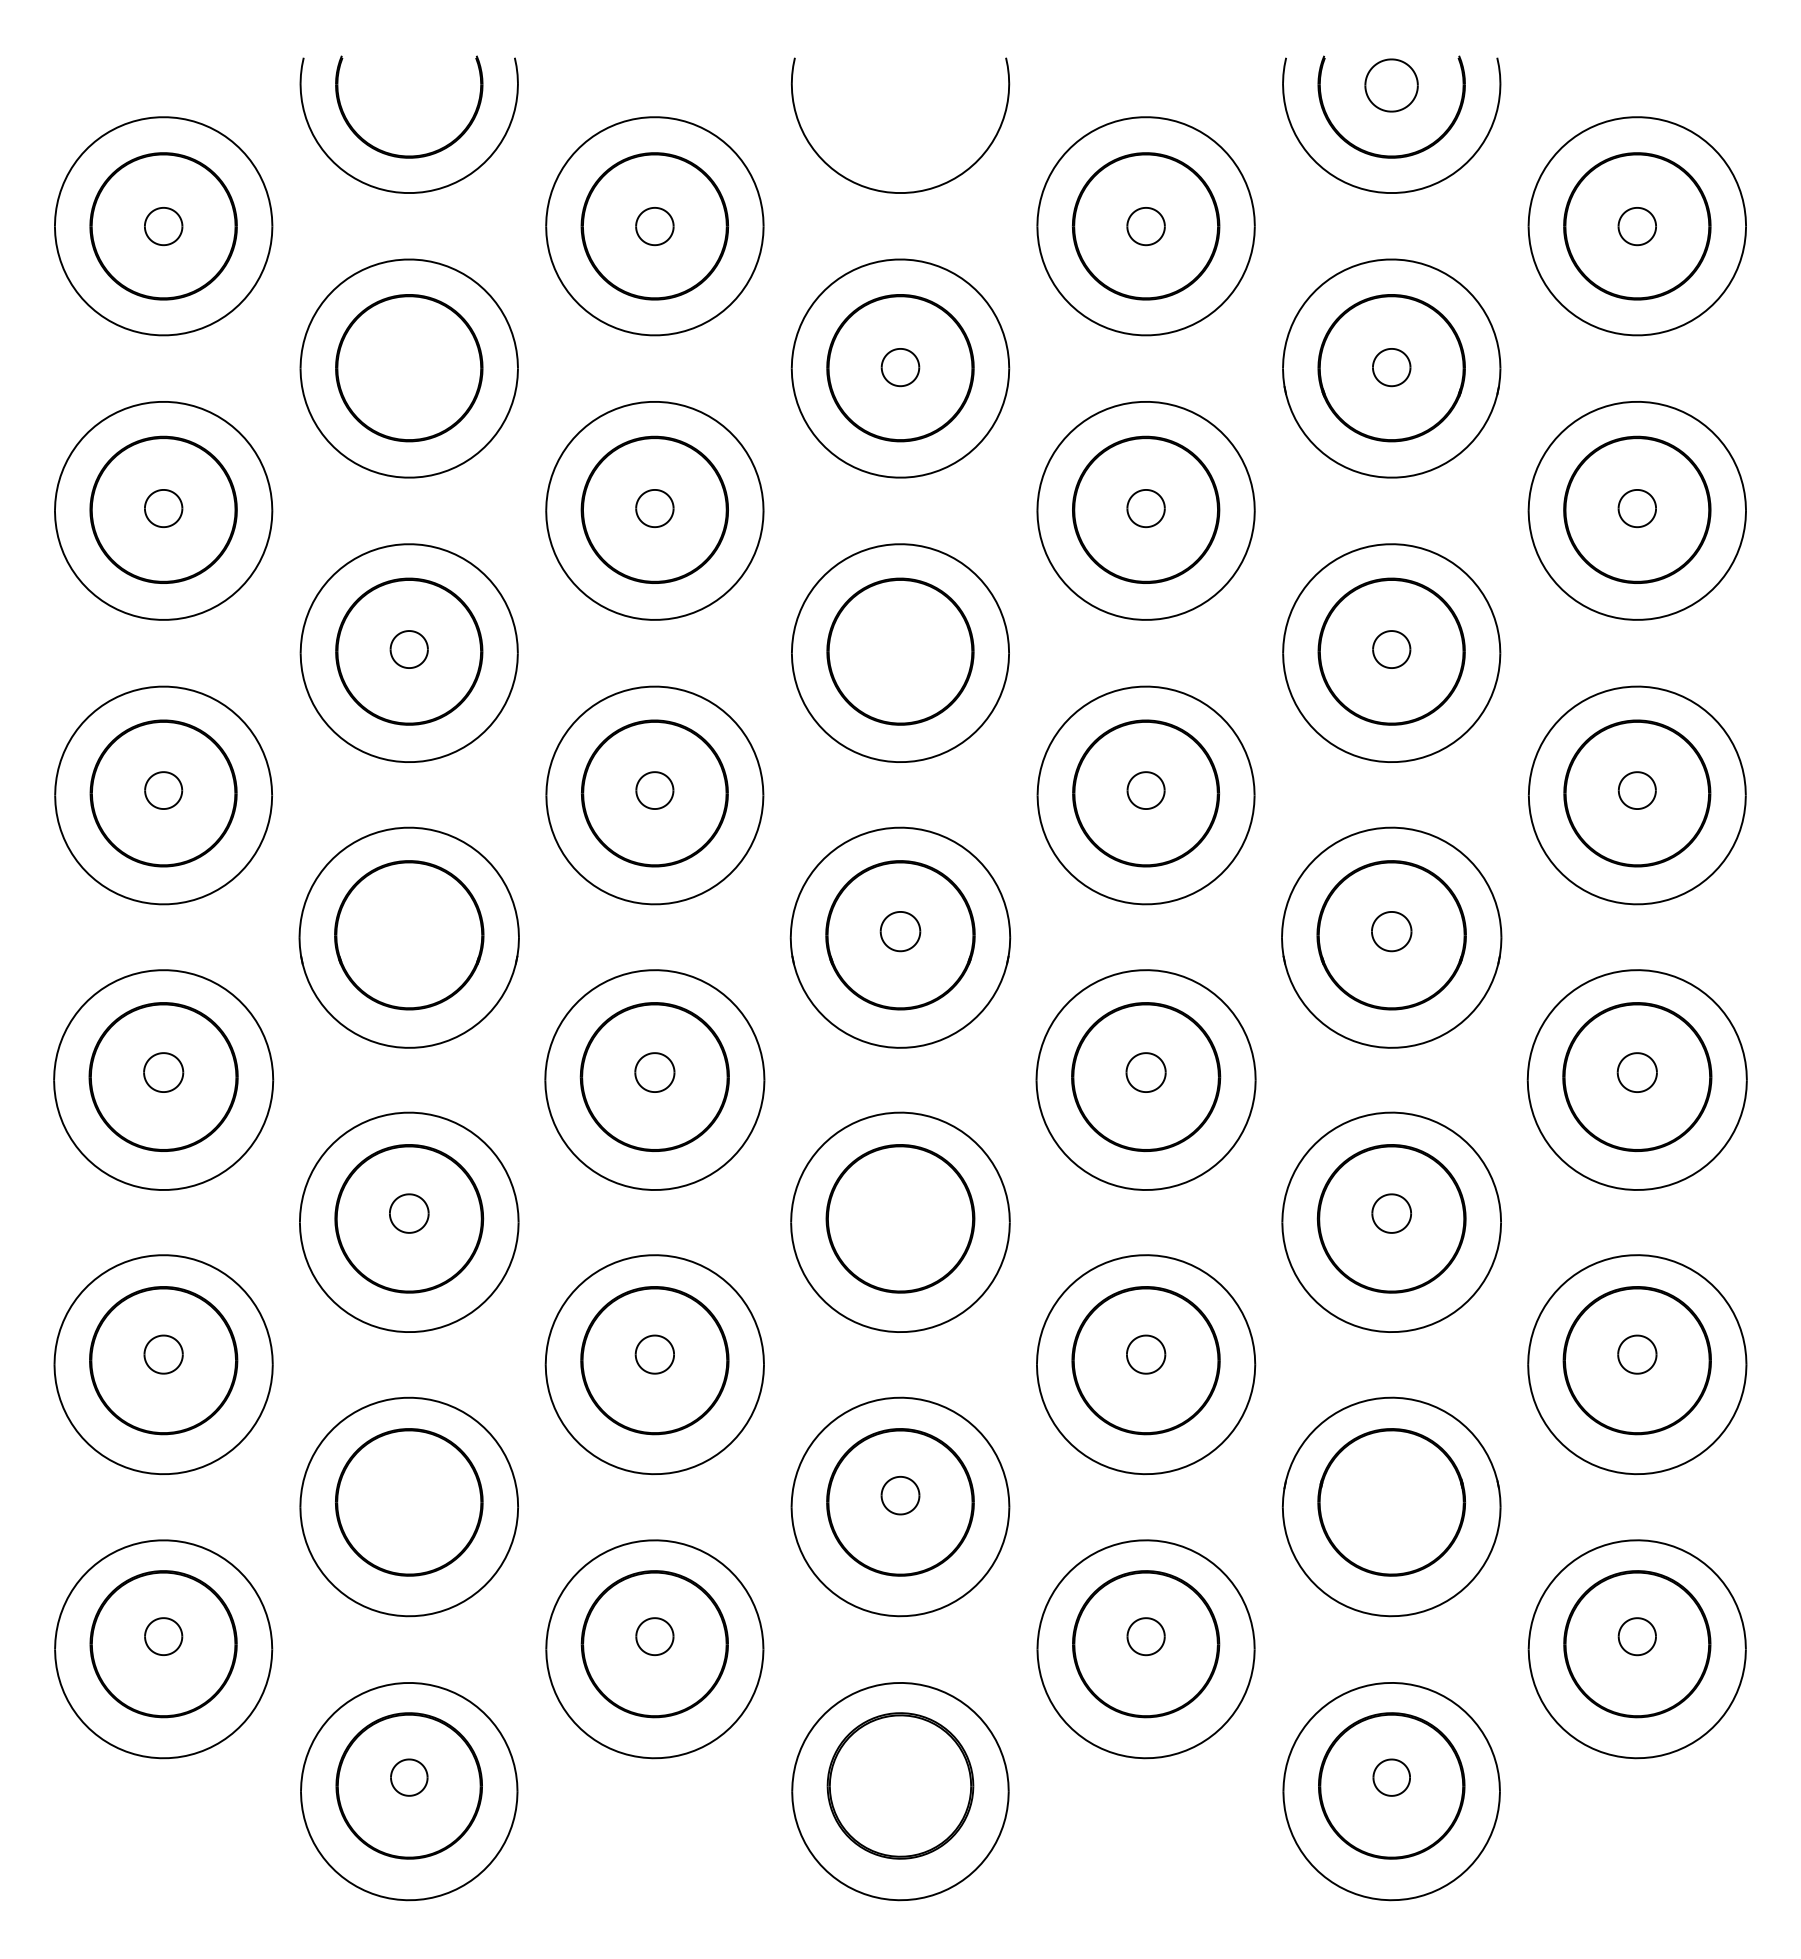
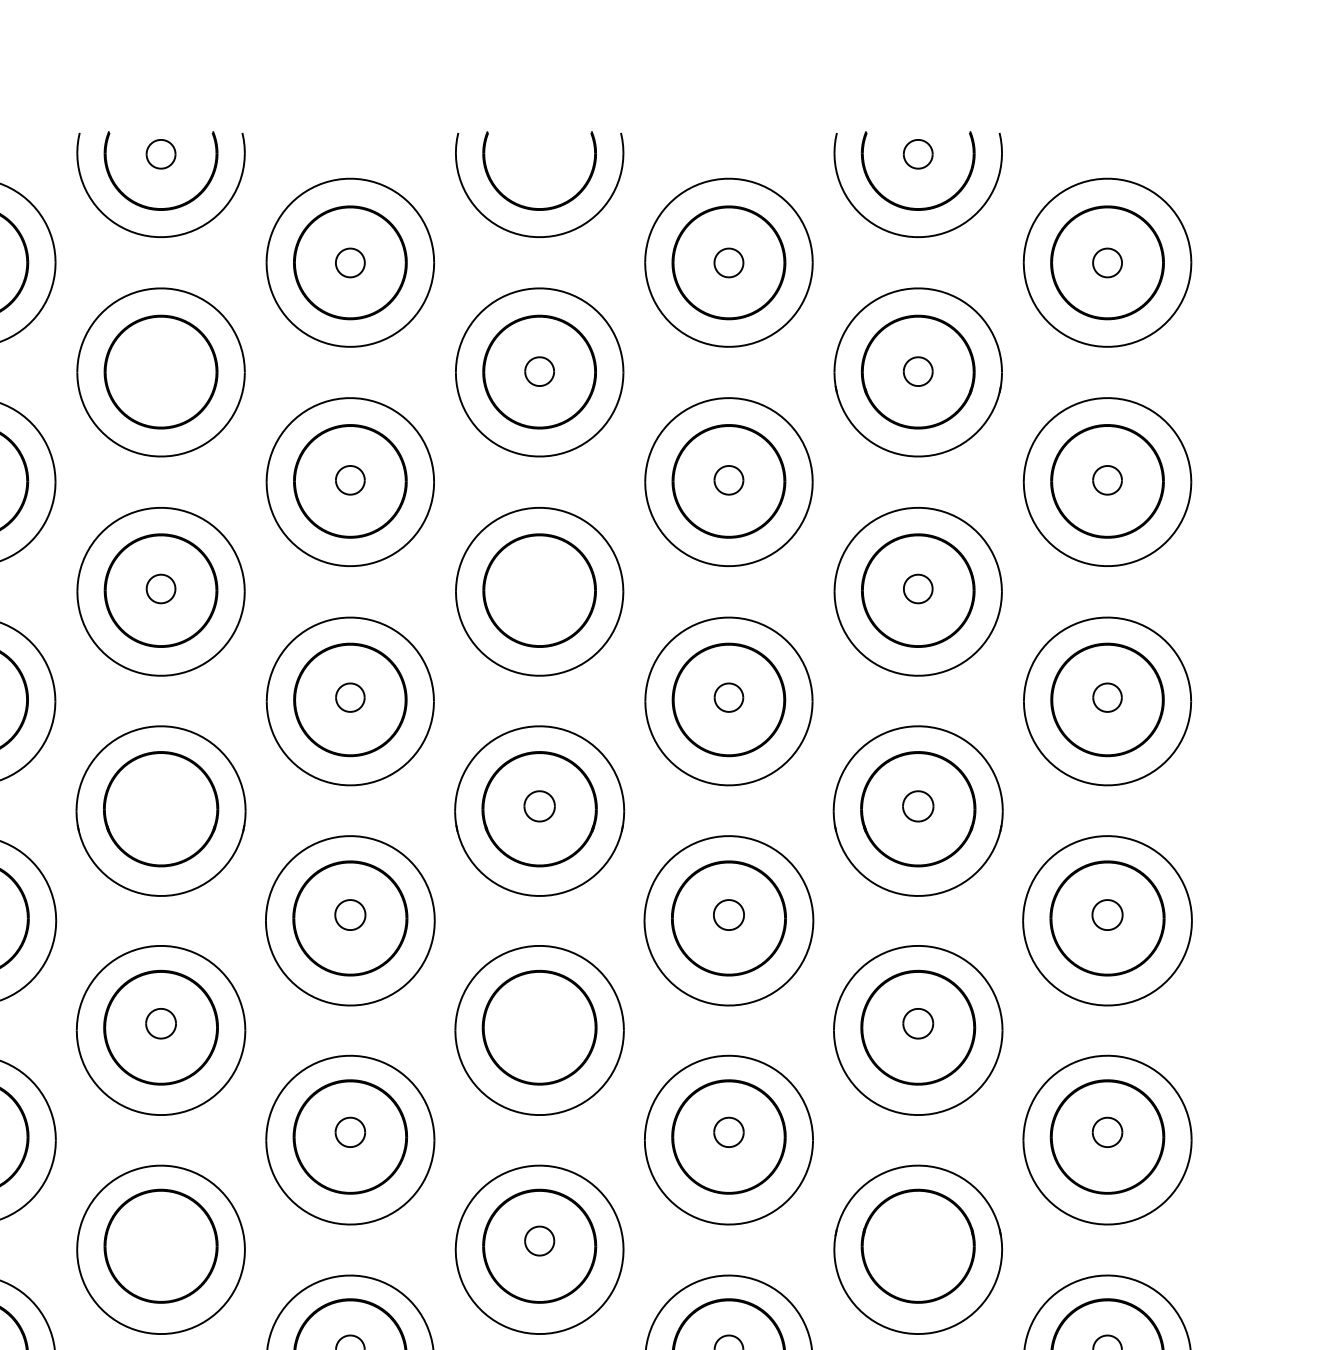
part: (408, 85) -> (160, 154), added
part: (1391, 85) -> (918, 154), size x0.71
part: (900, 155) -> (539, 208), added

